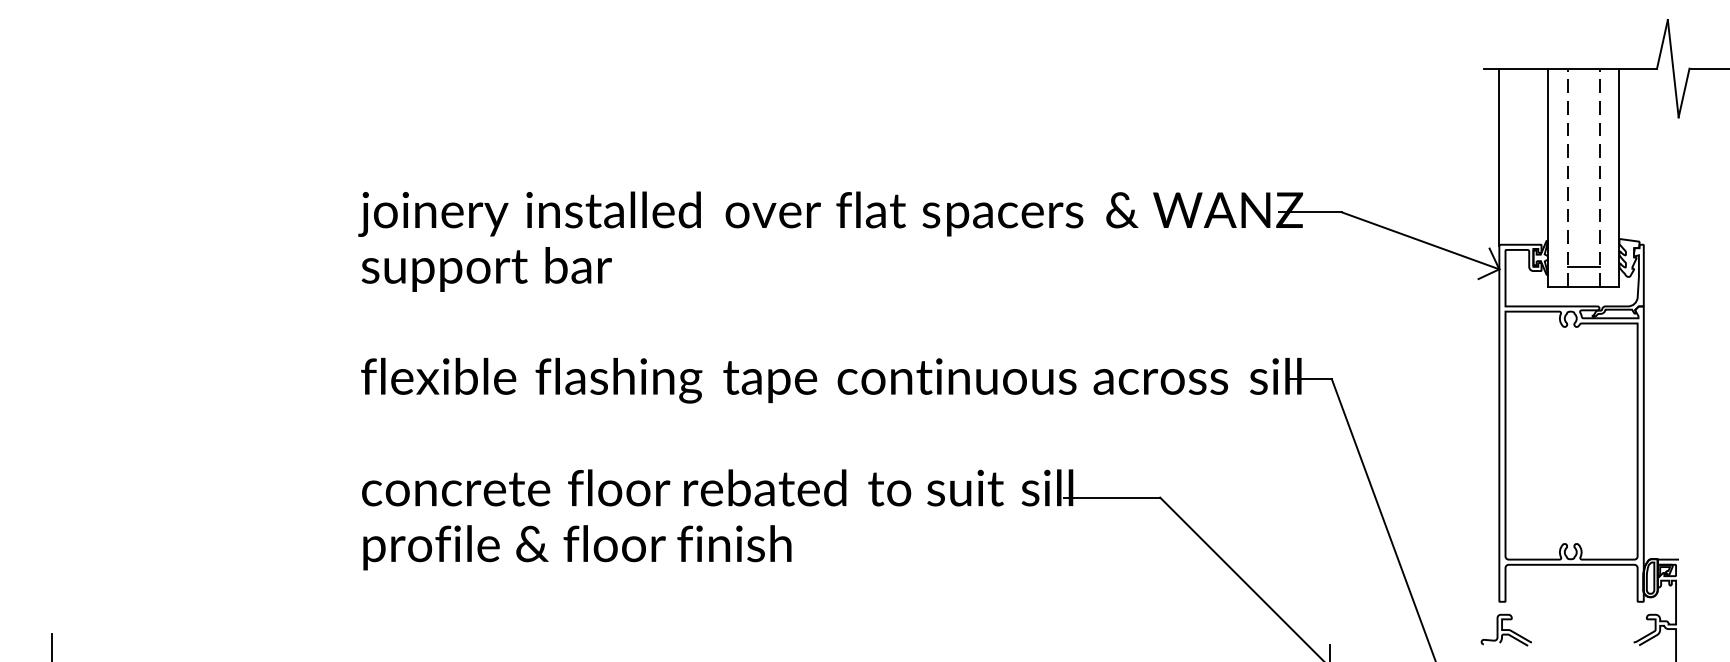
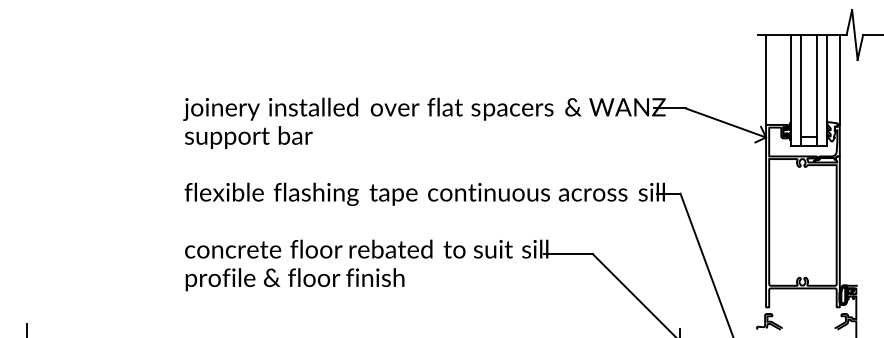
line: (1643, 157) -> (839, 80), added
line: (1566, 177) -> (800, 90), dashed -> solid
line: (1600, 177) -> (817, 90), dashed -> solid

